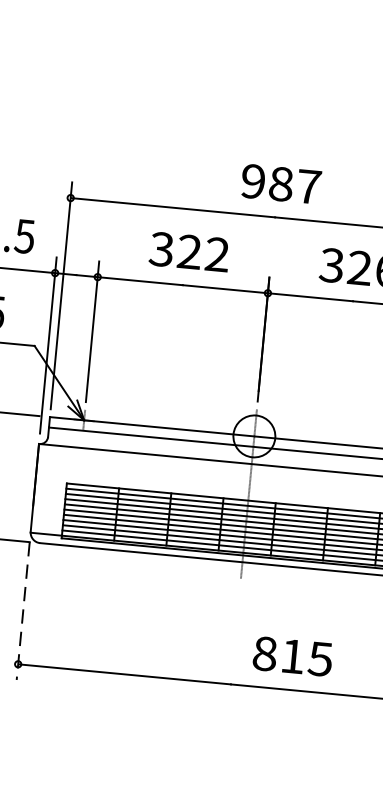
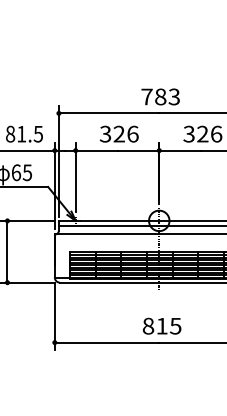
text: (280, 183) -> (160, 96), 987 -> 783
text: (216, 253) -> (132, 133), 322 -> 326
line: (22, 610) -> (54, 316), dashed -> solid
text: (291, 654) -> (161, 325), moved

